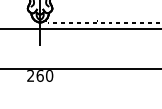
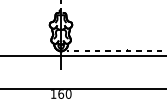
text: (30, 76) -> (53, 94), 260 -> 160

